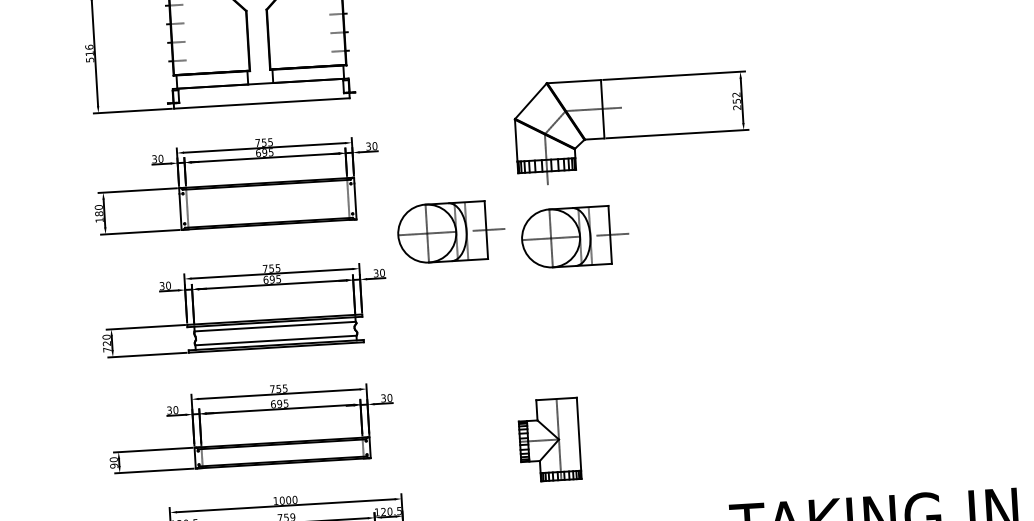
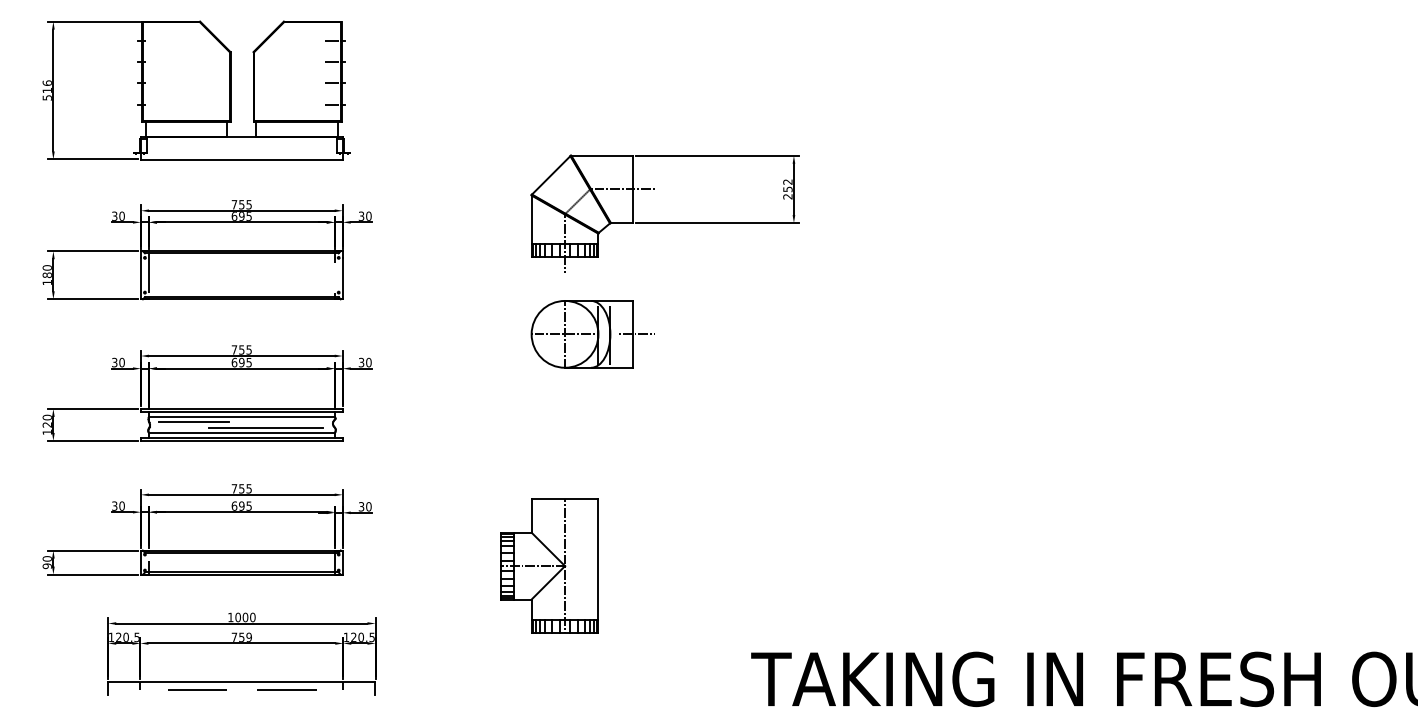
part: (451, 232) -> (450, 320), removed
line: (233, 333) -> (193, 421), added
line: (297, 335) -> (266, 428), added
text: (106, 349) -> (46, 431), 720 -> 120
part: (549, 439) -> (549, 565), size x1.43

